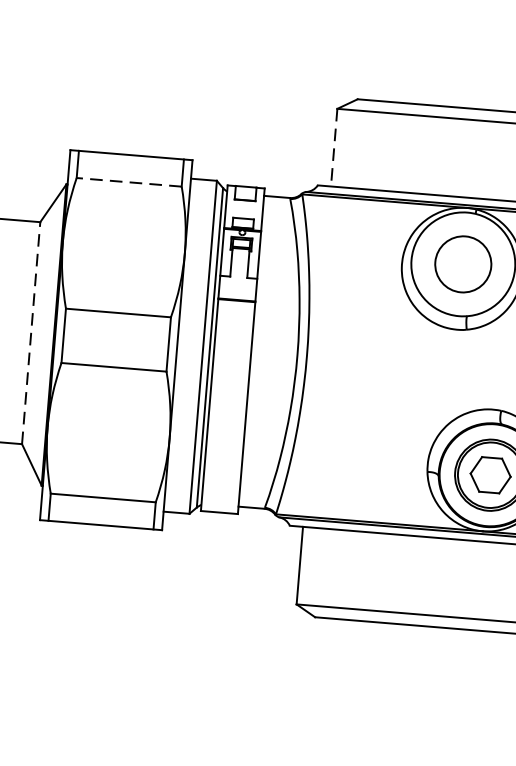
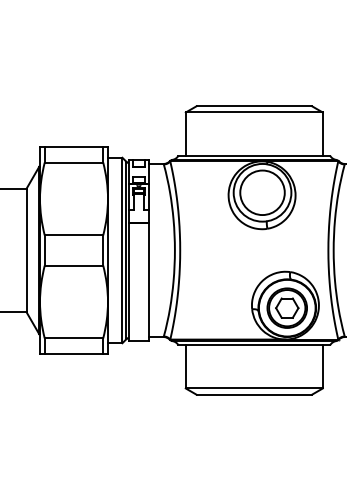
line: (333, 148) -> (185, 134), dashed -> solid
line: (128, 182) -> (73, 162), dashed -> solid
circle: (463, 263) -> (262, 192), size x1.43
line: (30, 333) -> (26, 250), dashed -> solid

